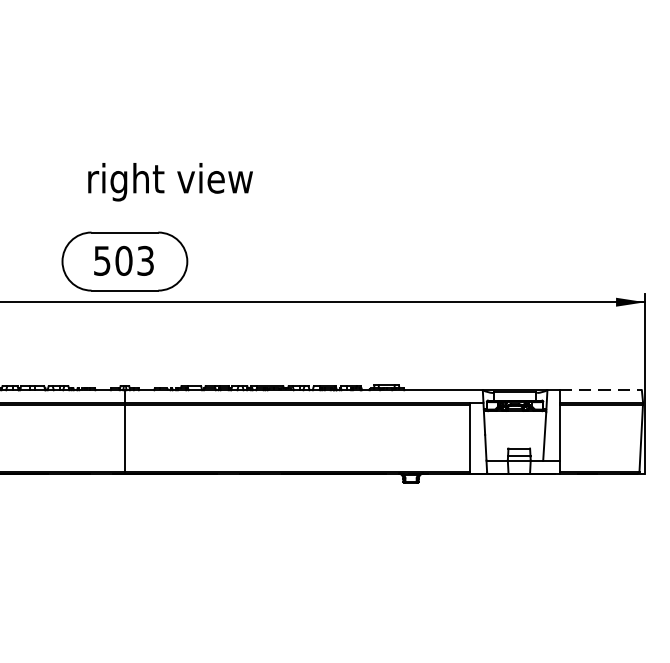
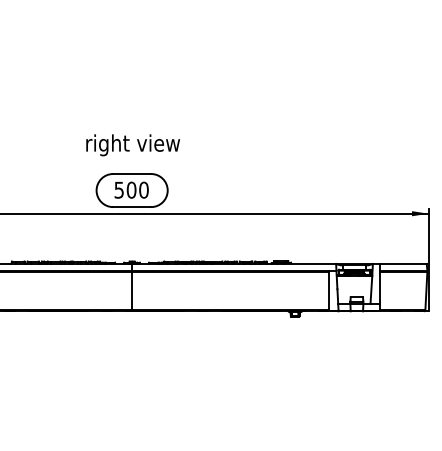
text: (169, 182) -> (132, 145), moved
text: (144, 259) -> (143, 189), 503 -> 500
line: (601, 389) -> (403, 263), dashed -> solid

